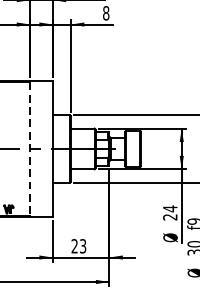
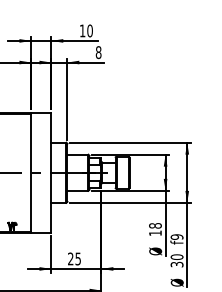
line: (30, 149) -> (31, 173), dashed -> solid
text: (170, 213) -> (155, 229), 24 -> 18
text: (82, 245) -> (77, 258), 23 -> 25

